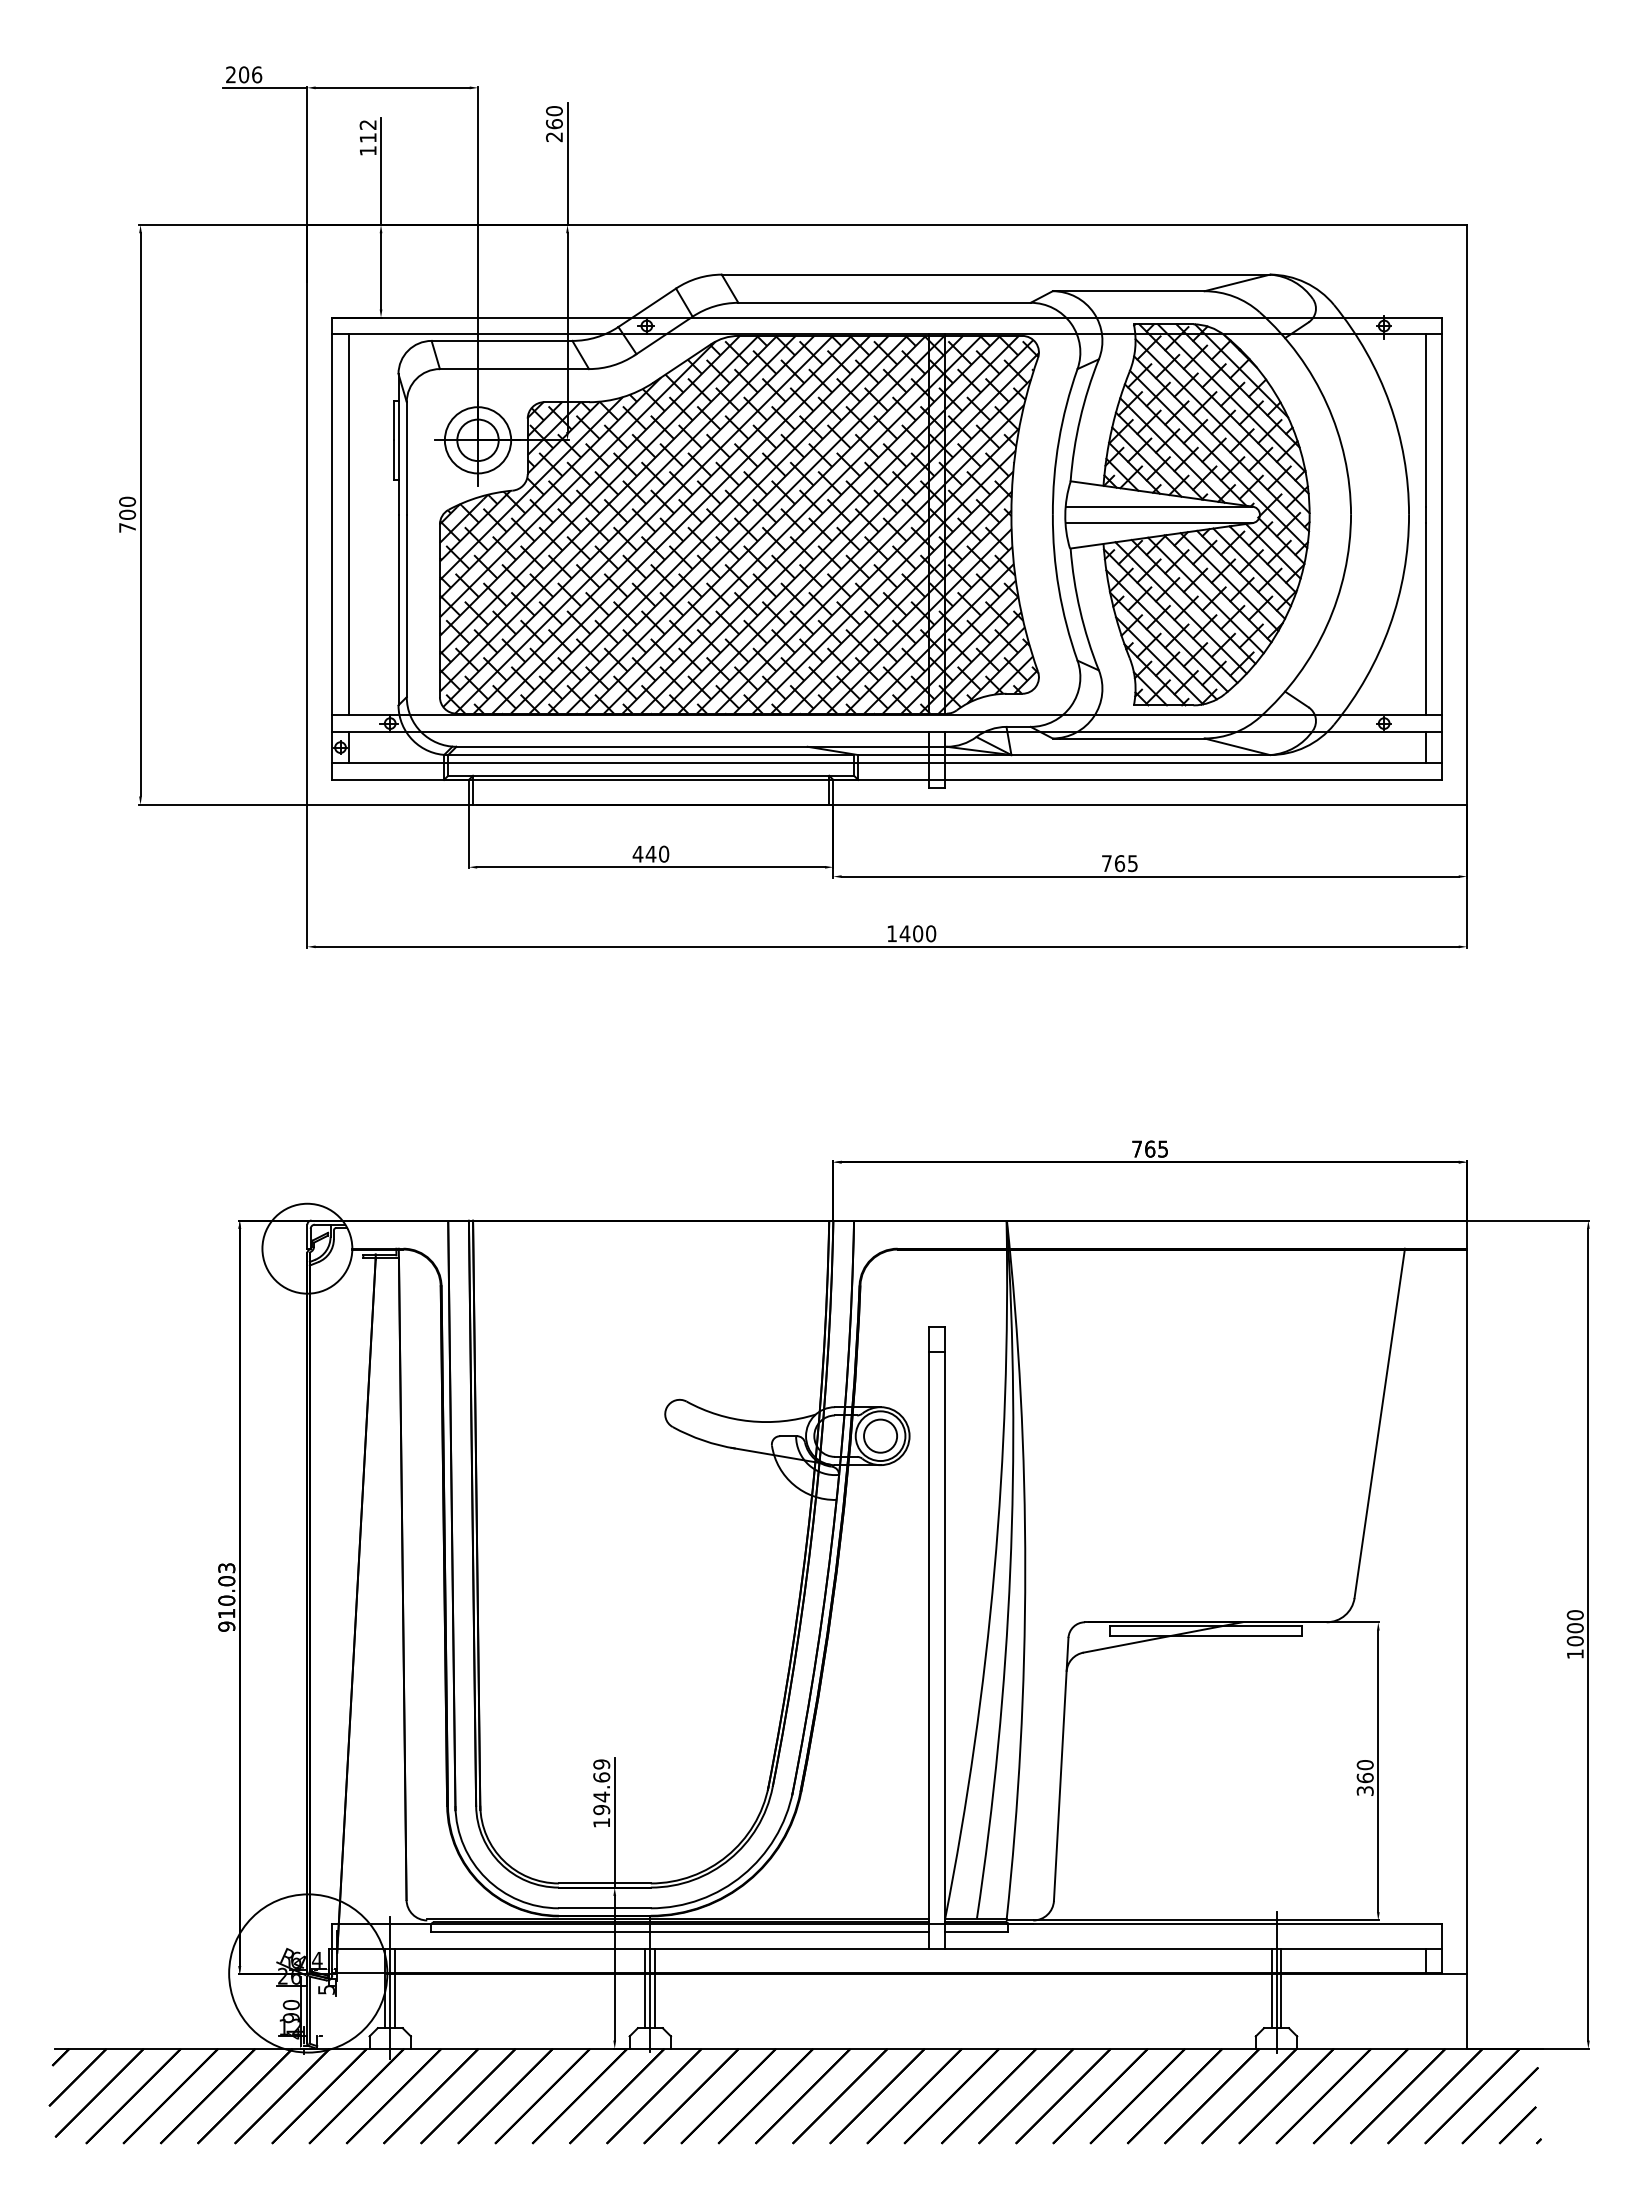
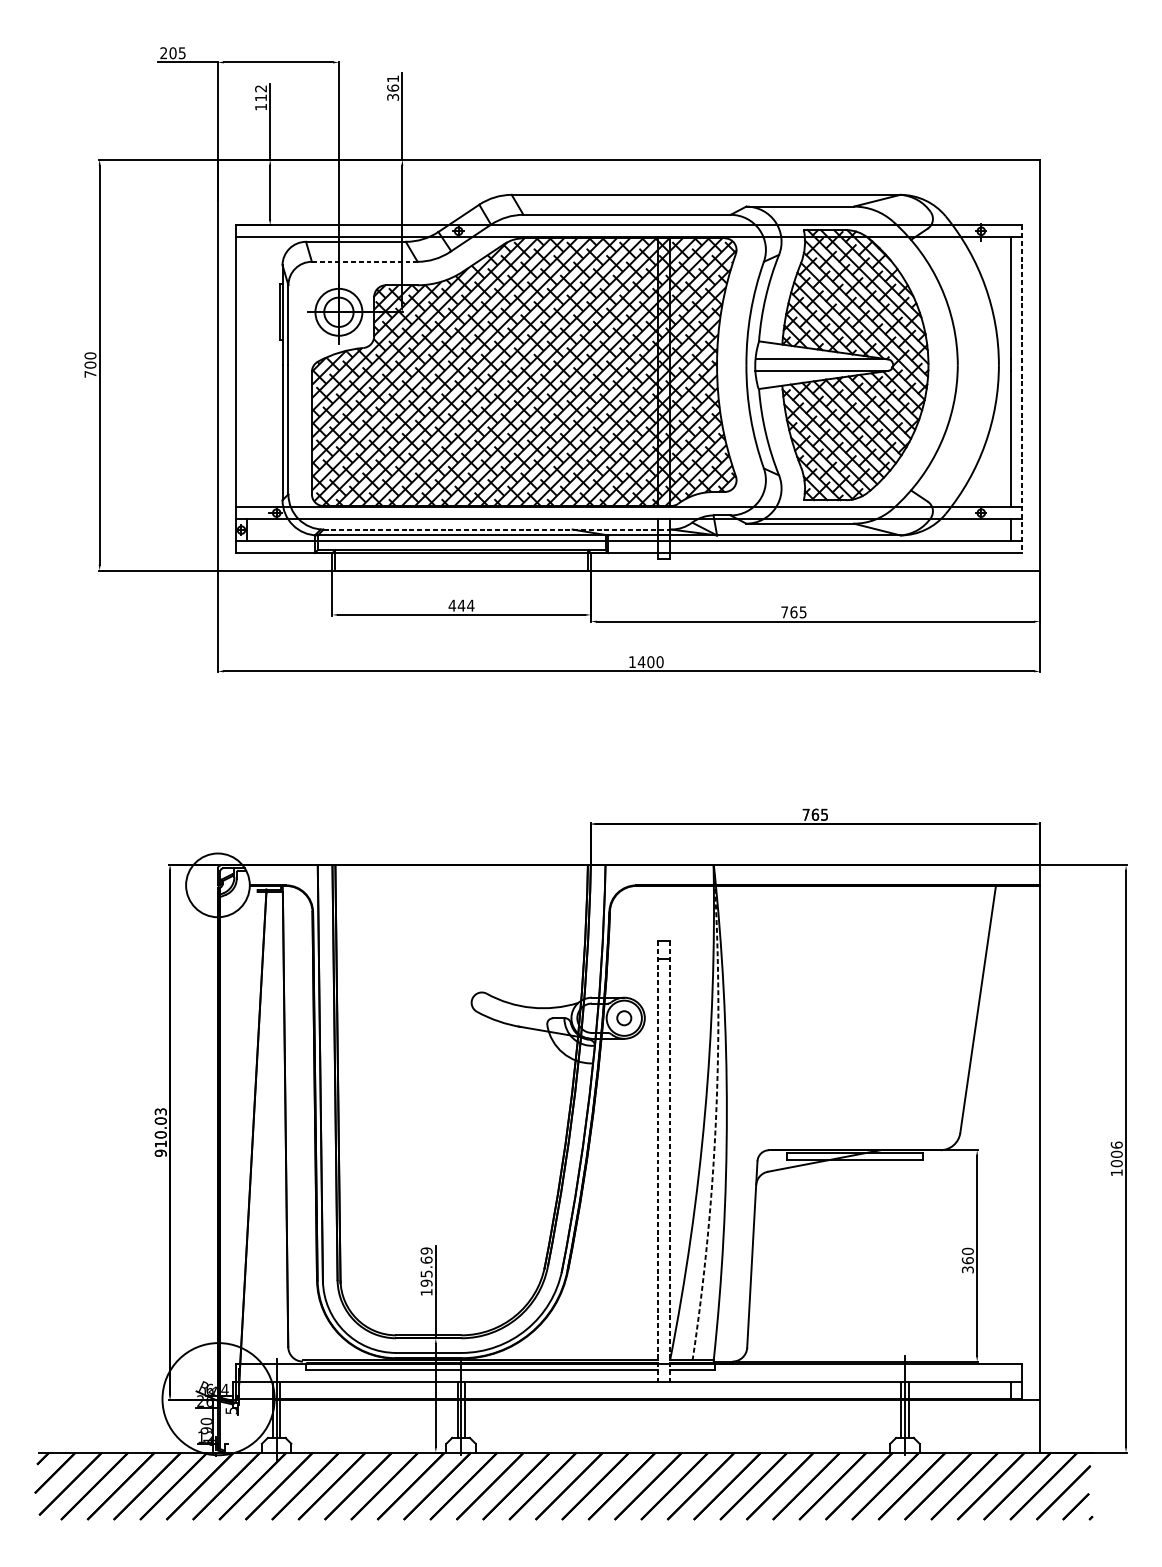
text: (257, 74) -> (182, 52), 206 -> 205
text: (554, 123) -> (393, 87), 260 -> 361
line: (514, 369) -> (364, 262), solid -> dashed
line: (348, 524) -> (247, 371), removed
line: (1442, 549) -> (1022, 389), solid -> dashed
line: (702, 746) -> (498, 529), solid -> dashed
text: (663, 853) -> (470, 605), 440 -> 444
circle: (880, 1435) -> (624, 1017), size x0.6
arc: (1010, 1570) -> (716, 1113), solid -> dashed
text: (1574, 1615) -> (1116, 1145), 1000 -> 1006
line: (928, 1638) -> (658, 1161), solid -> dashed
line: (945, 1638) -> (670, 1161), solid -> dashed
text: (601, 1796) -> (426, 1273), 194.69 -> 195.69

